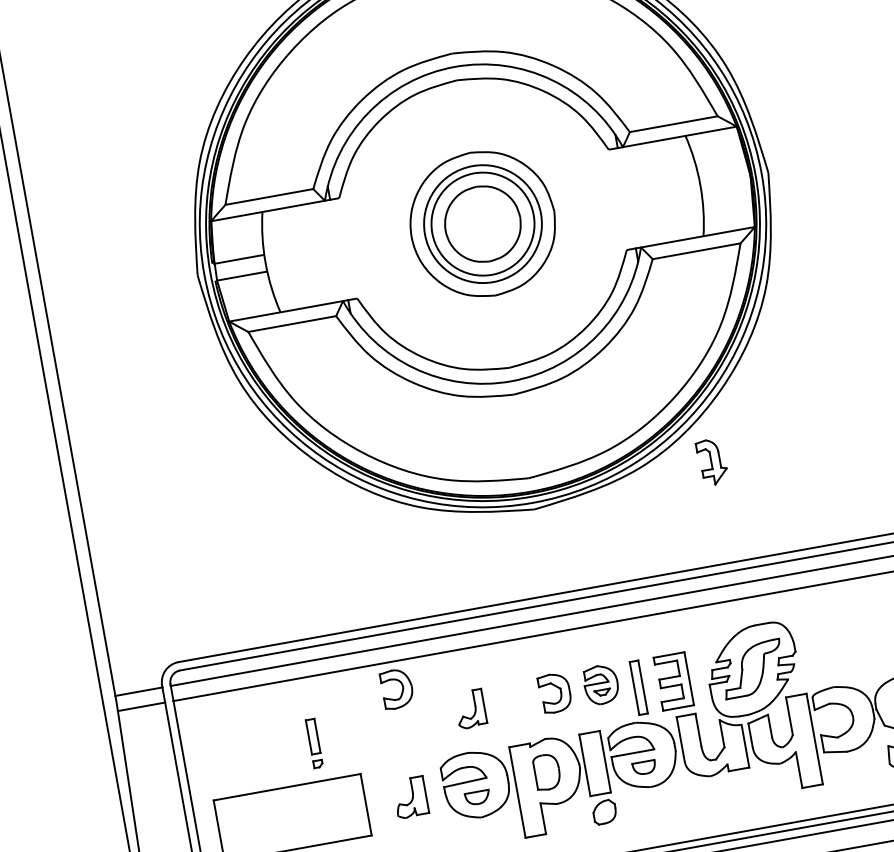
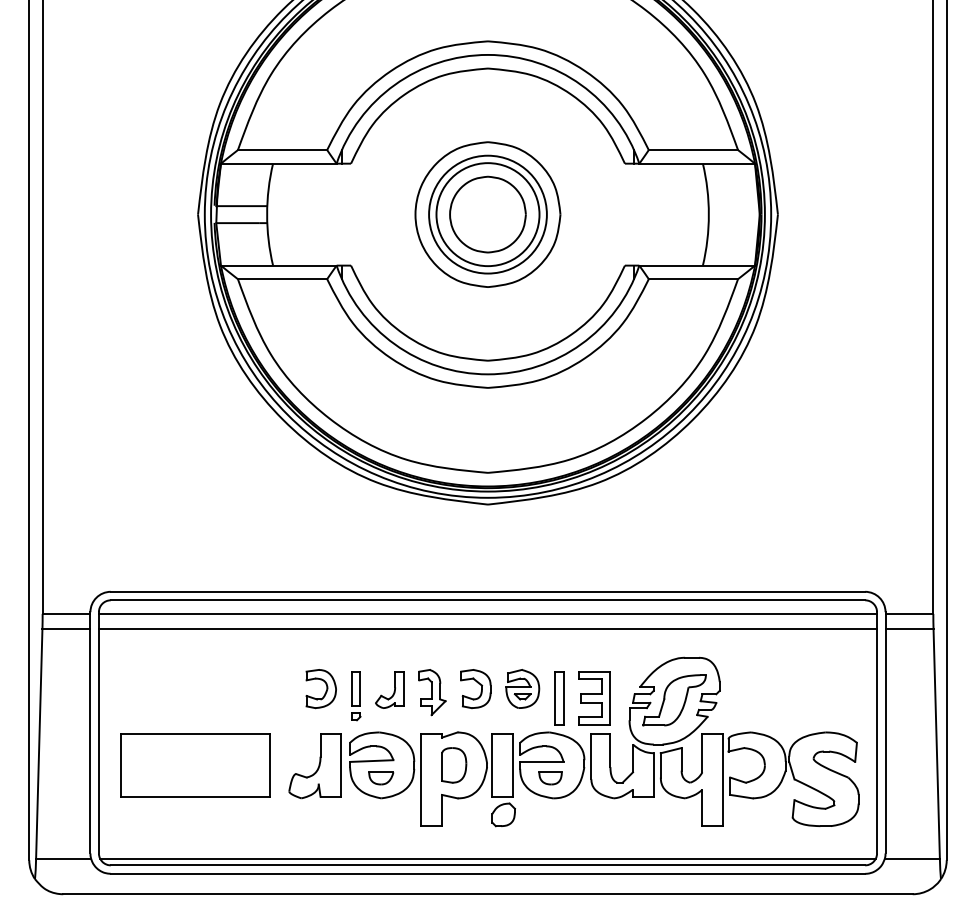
part: (712, 462) -> (432, 692), moved
part: (396, 689) -> (320, 689), moved
part: (314, 743) -> (356, 696), moved
part: (409, 797) -> (314, 766), size x1.67

